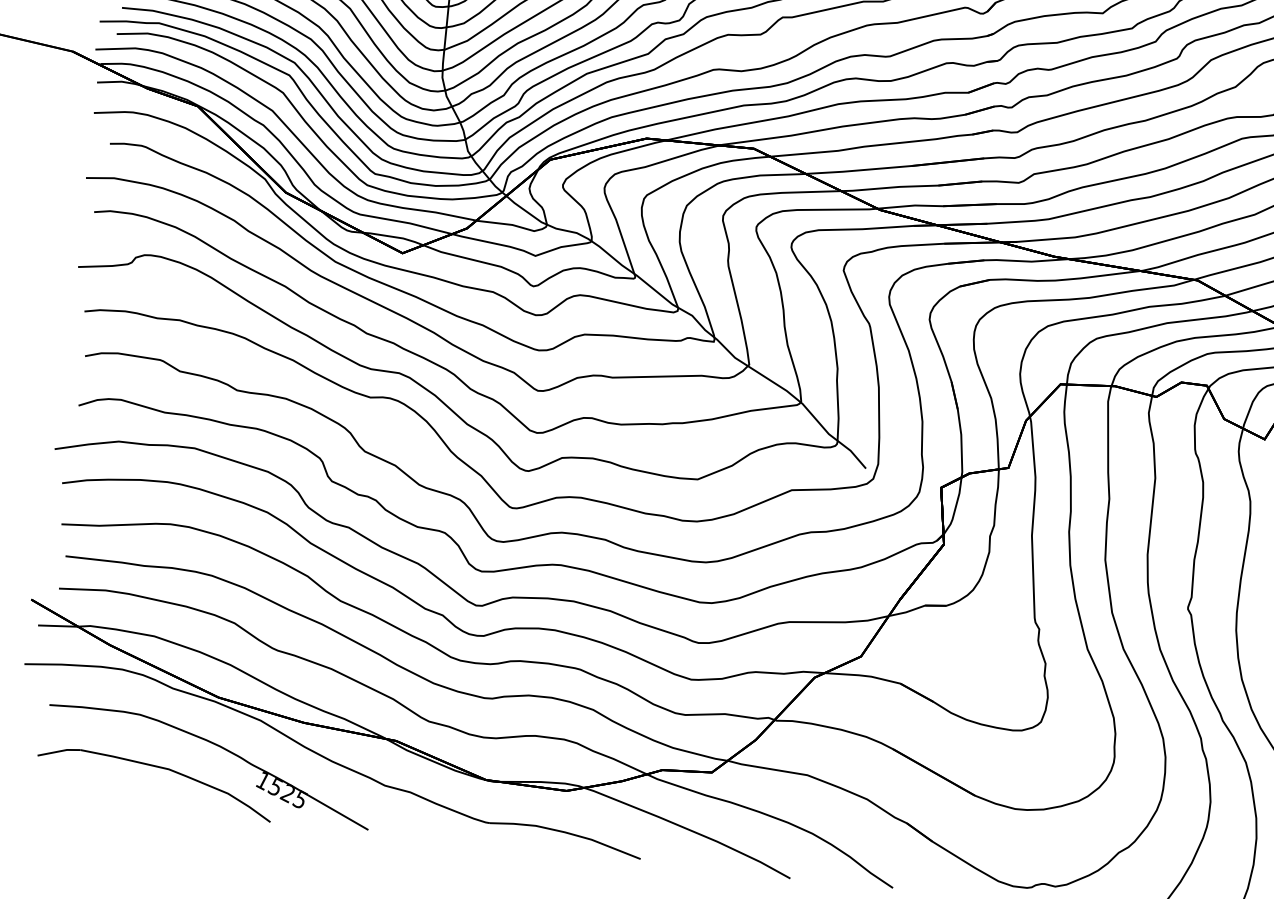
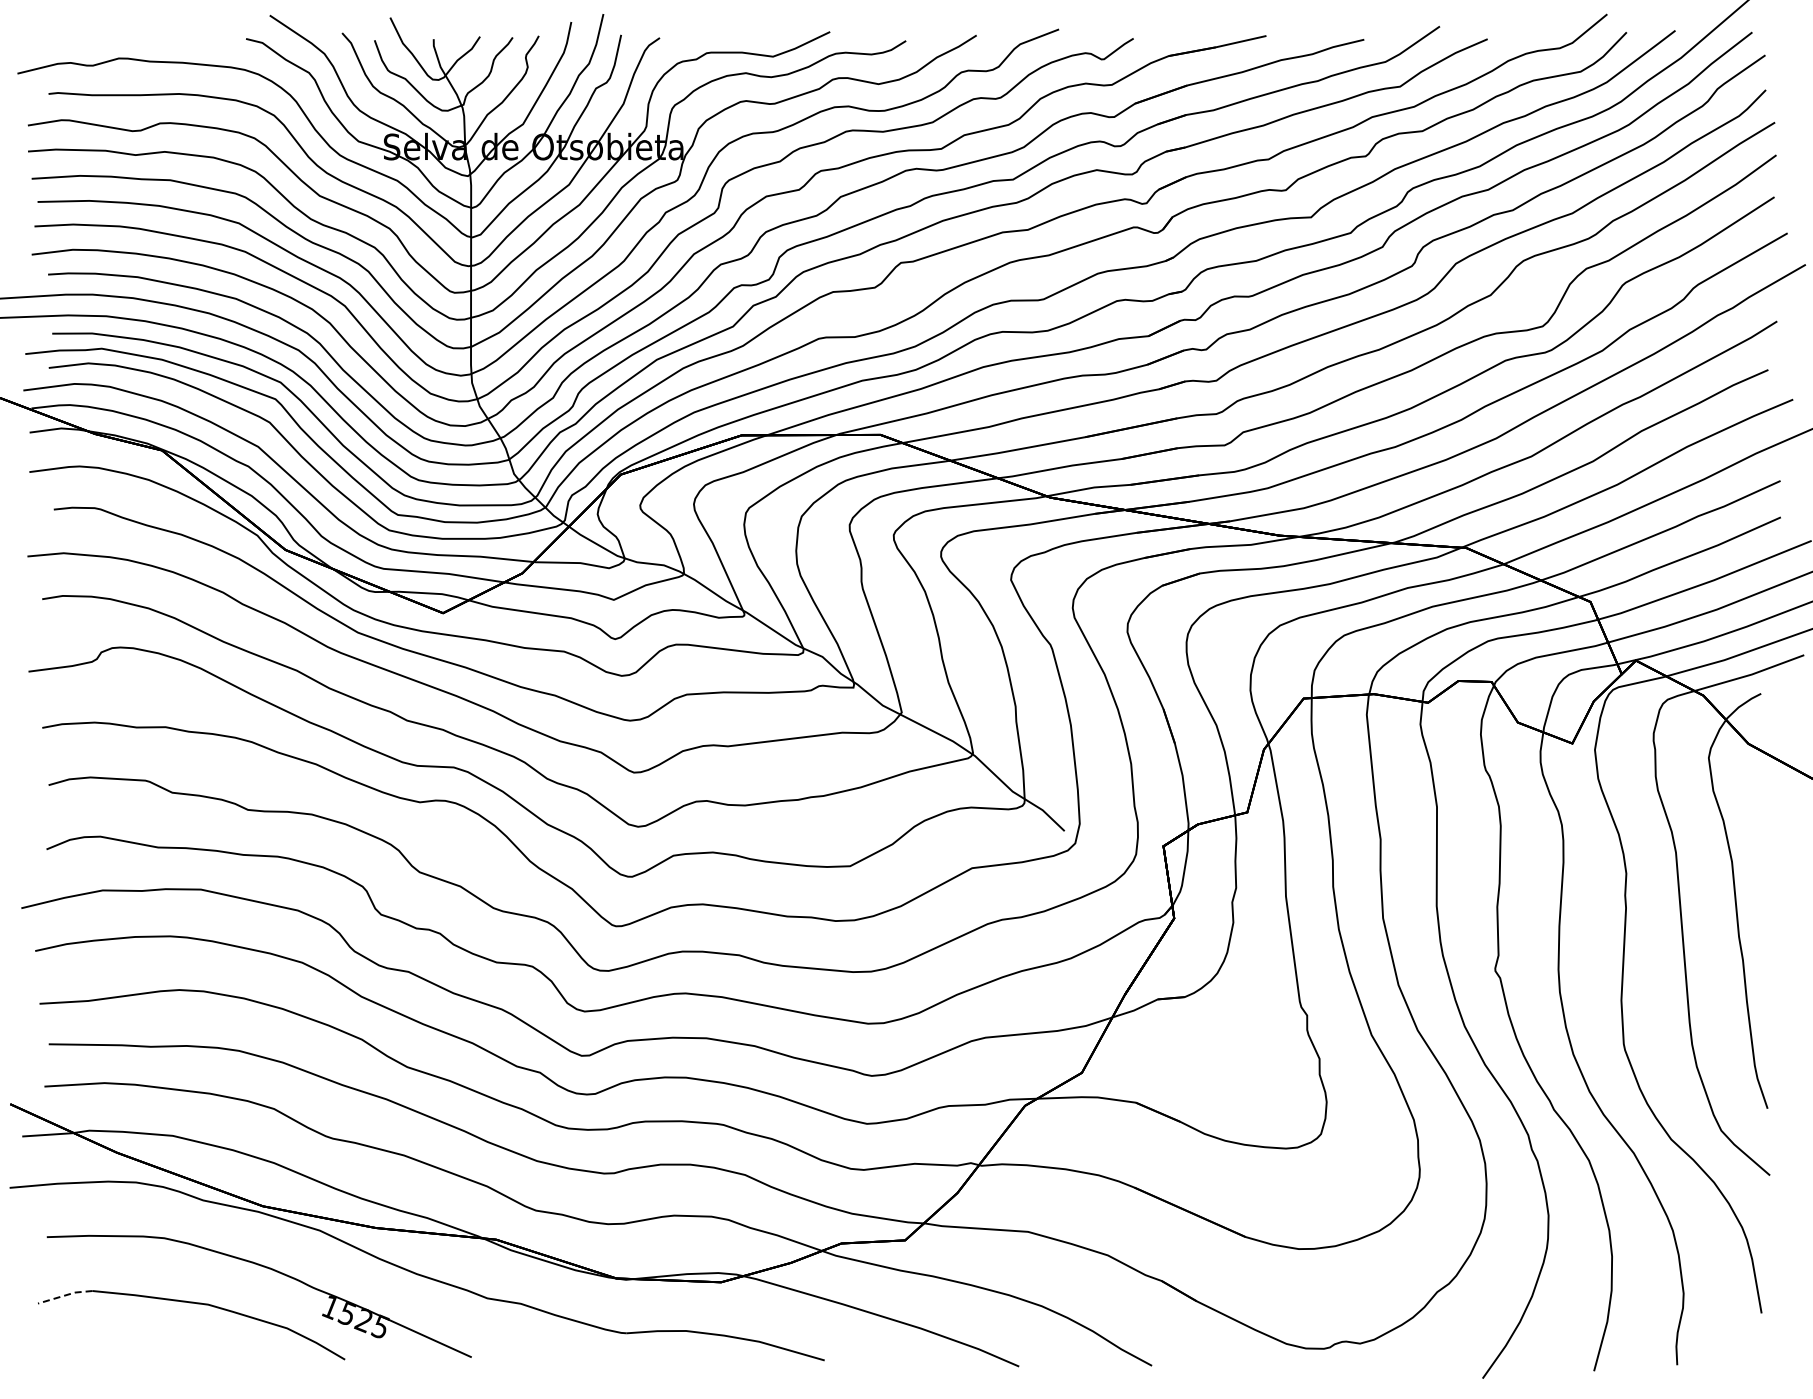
line: (59, 751) -> (65, 1295), solid -> dashed

